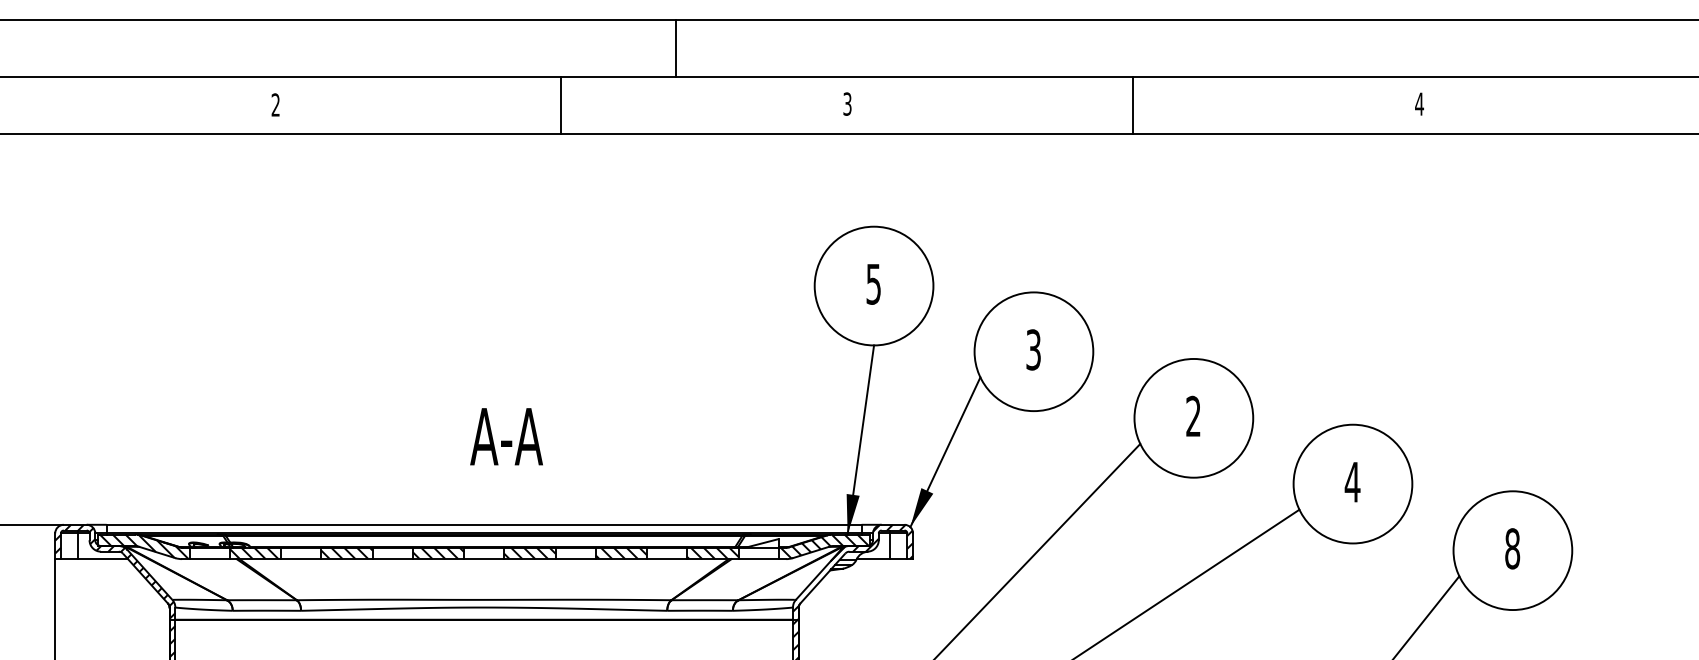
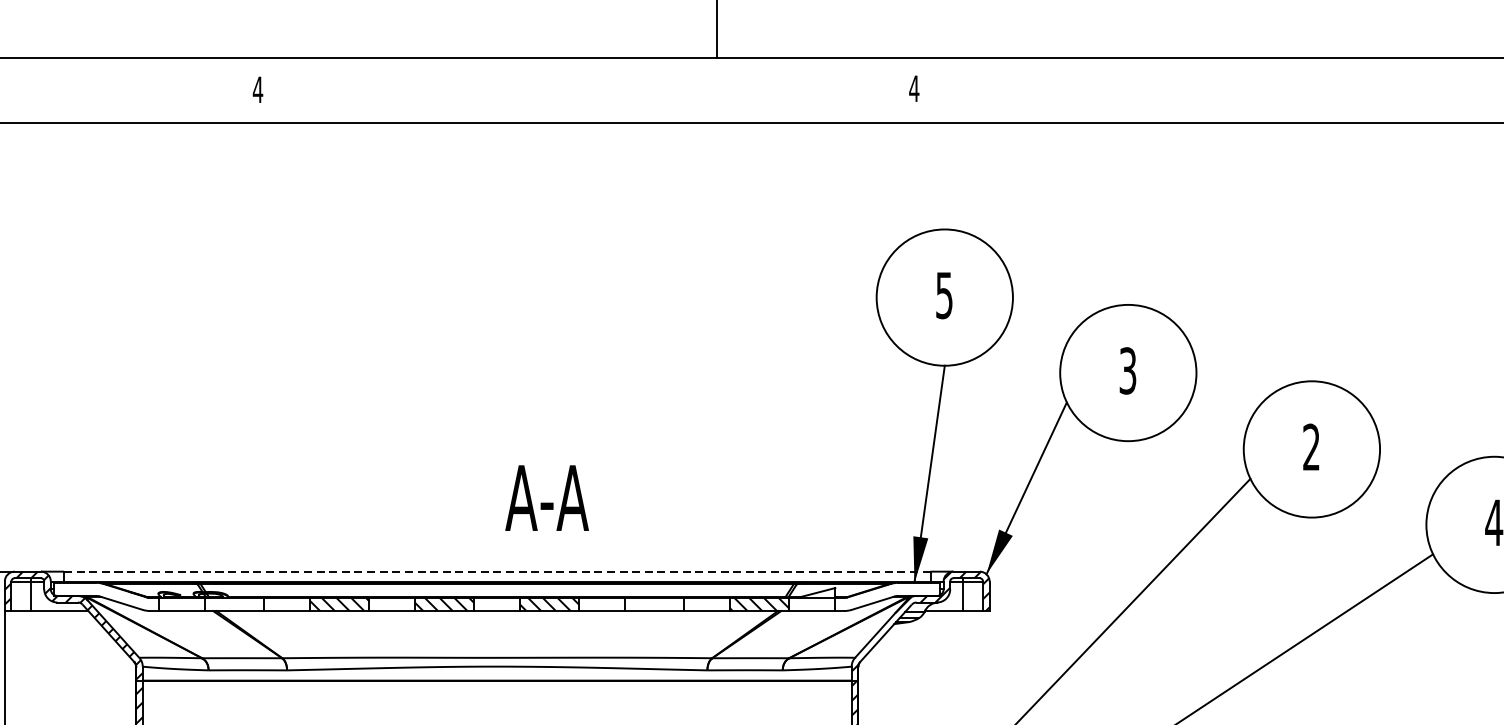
text: (847, 103) -> (914, 88), 3 -> 4
text: (275, 104) -> (257, 89), 2 -> 4
line: (561, 105) -> (586, 90), removed
line: (1133, 105) -> (1242, 90), removed
text: (506, 436) -> (546, 497), moved
line: (484, 524) -> (497, 571), solid -> dashed
hatch: (143, 546) -> (106, 596), removed
hatch: (823, 546) -> (886, 596), removed
hatch: (255, 553) -> (234, 604), removed
hatch: (621, 553) -> (654, 604), removed

